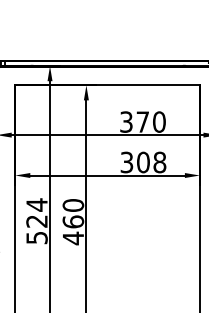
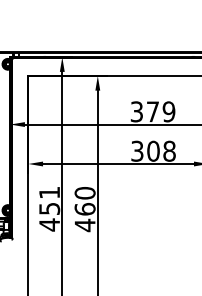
text: (158, 121) -> (168, 111), 370 -> 379
text: (36, 221) -> (49, 208), 524 -> 451

